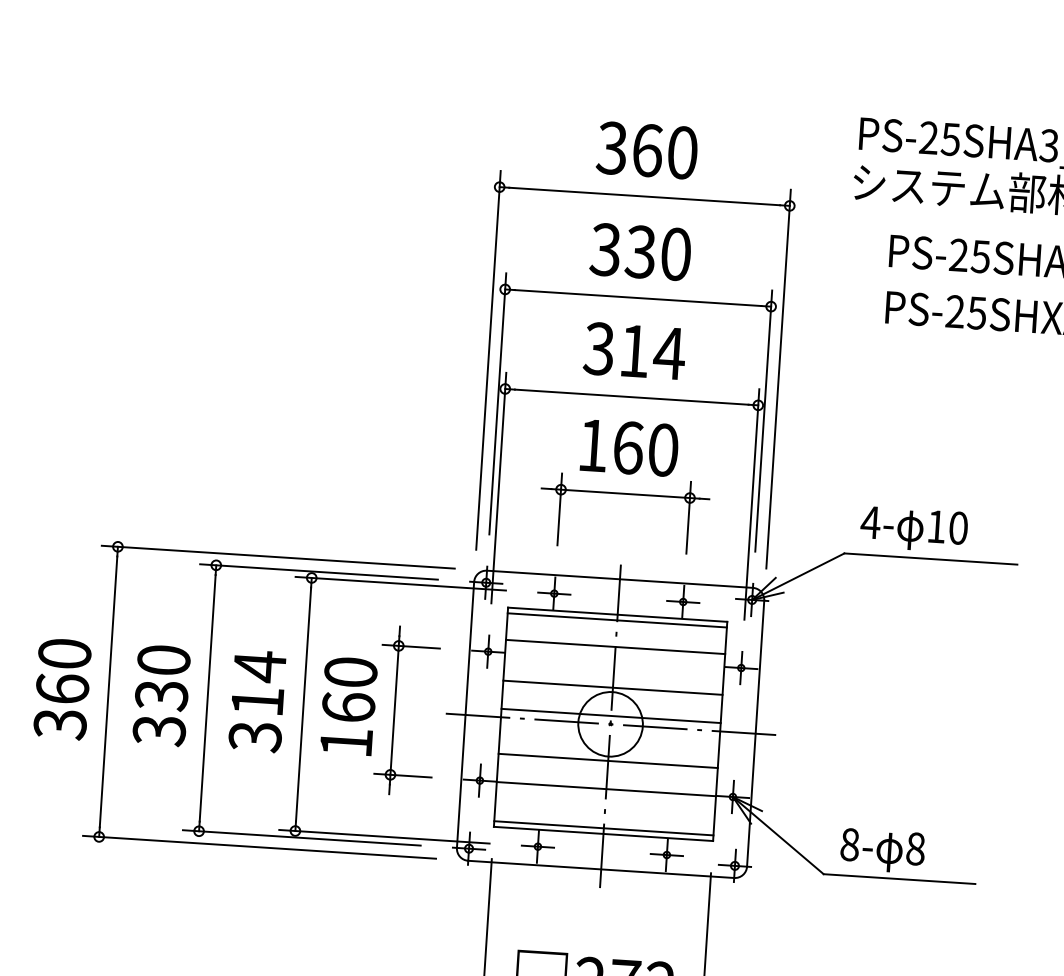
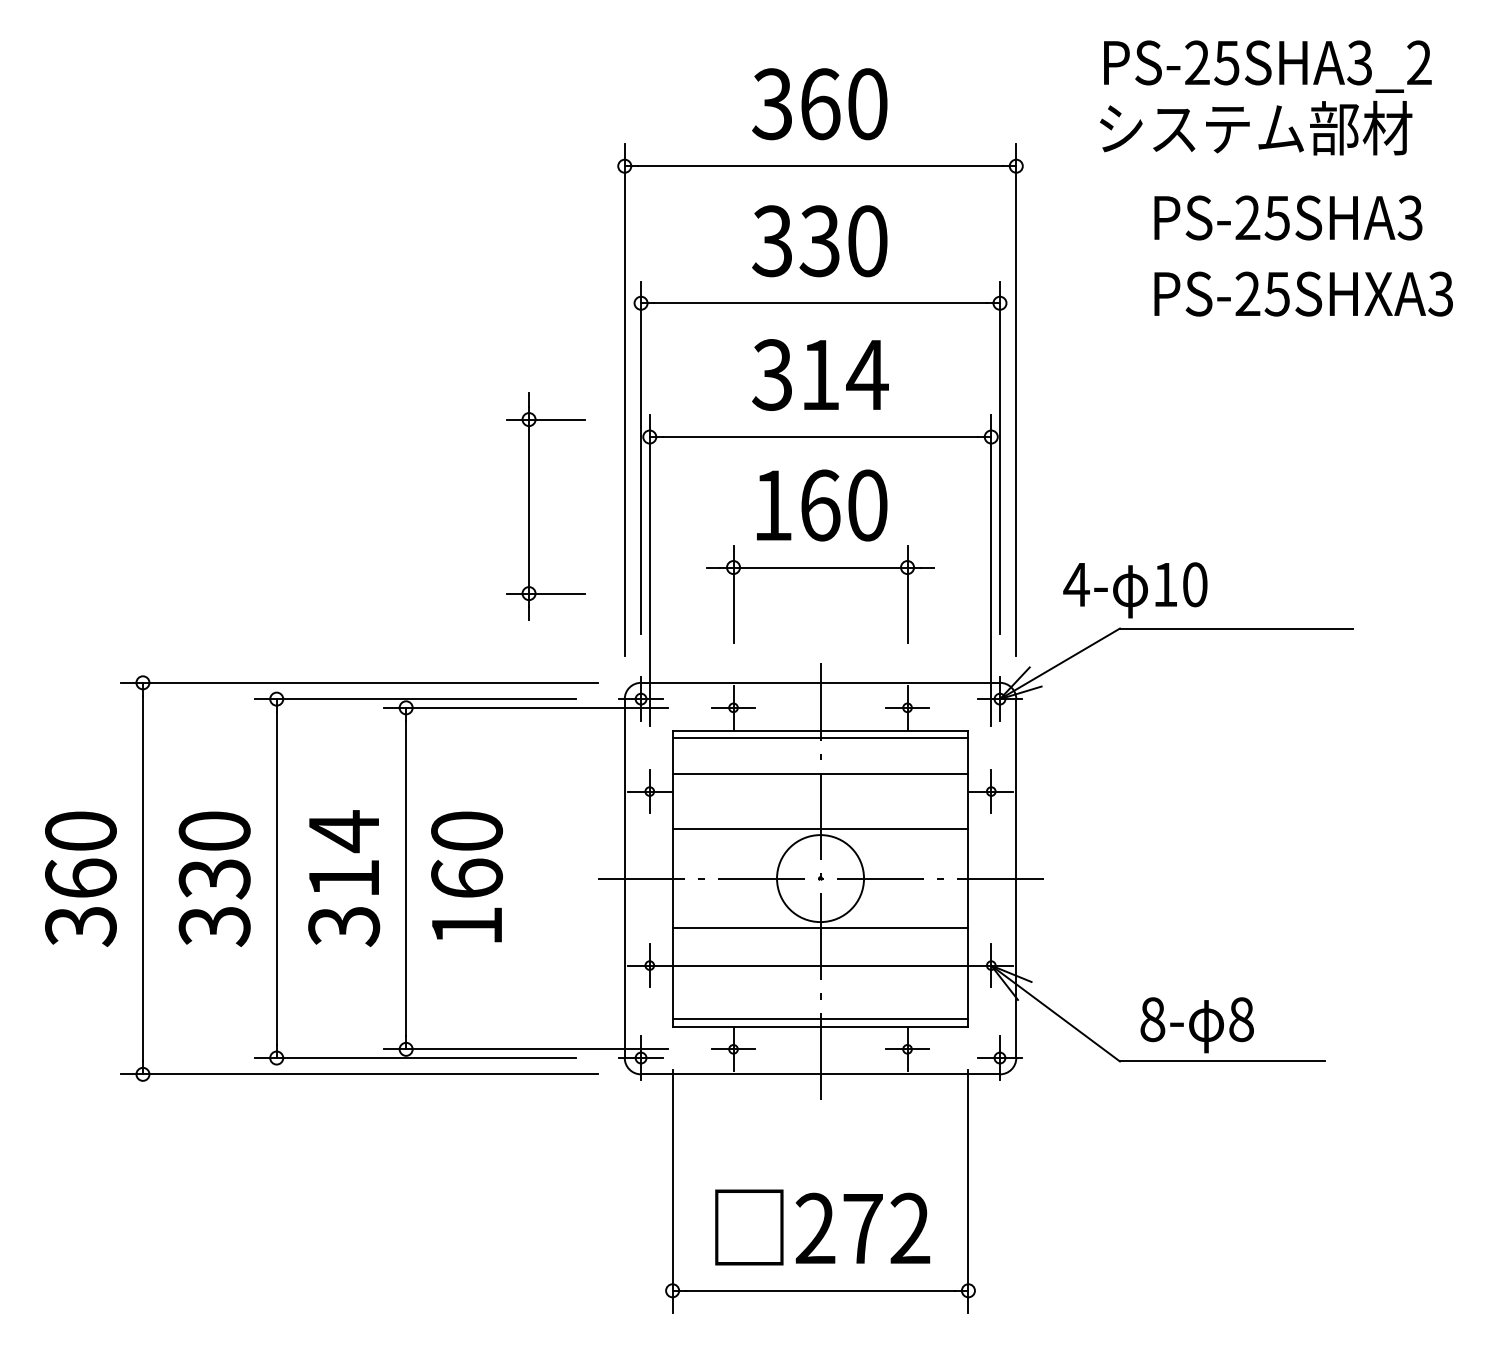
text: (914, 529) -> (1135, 590), moved
part: (394, 710) -> (529, 506), moved
line: (611, 716) -> (820, 867), removed

